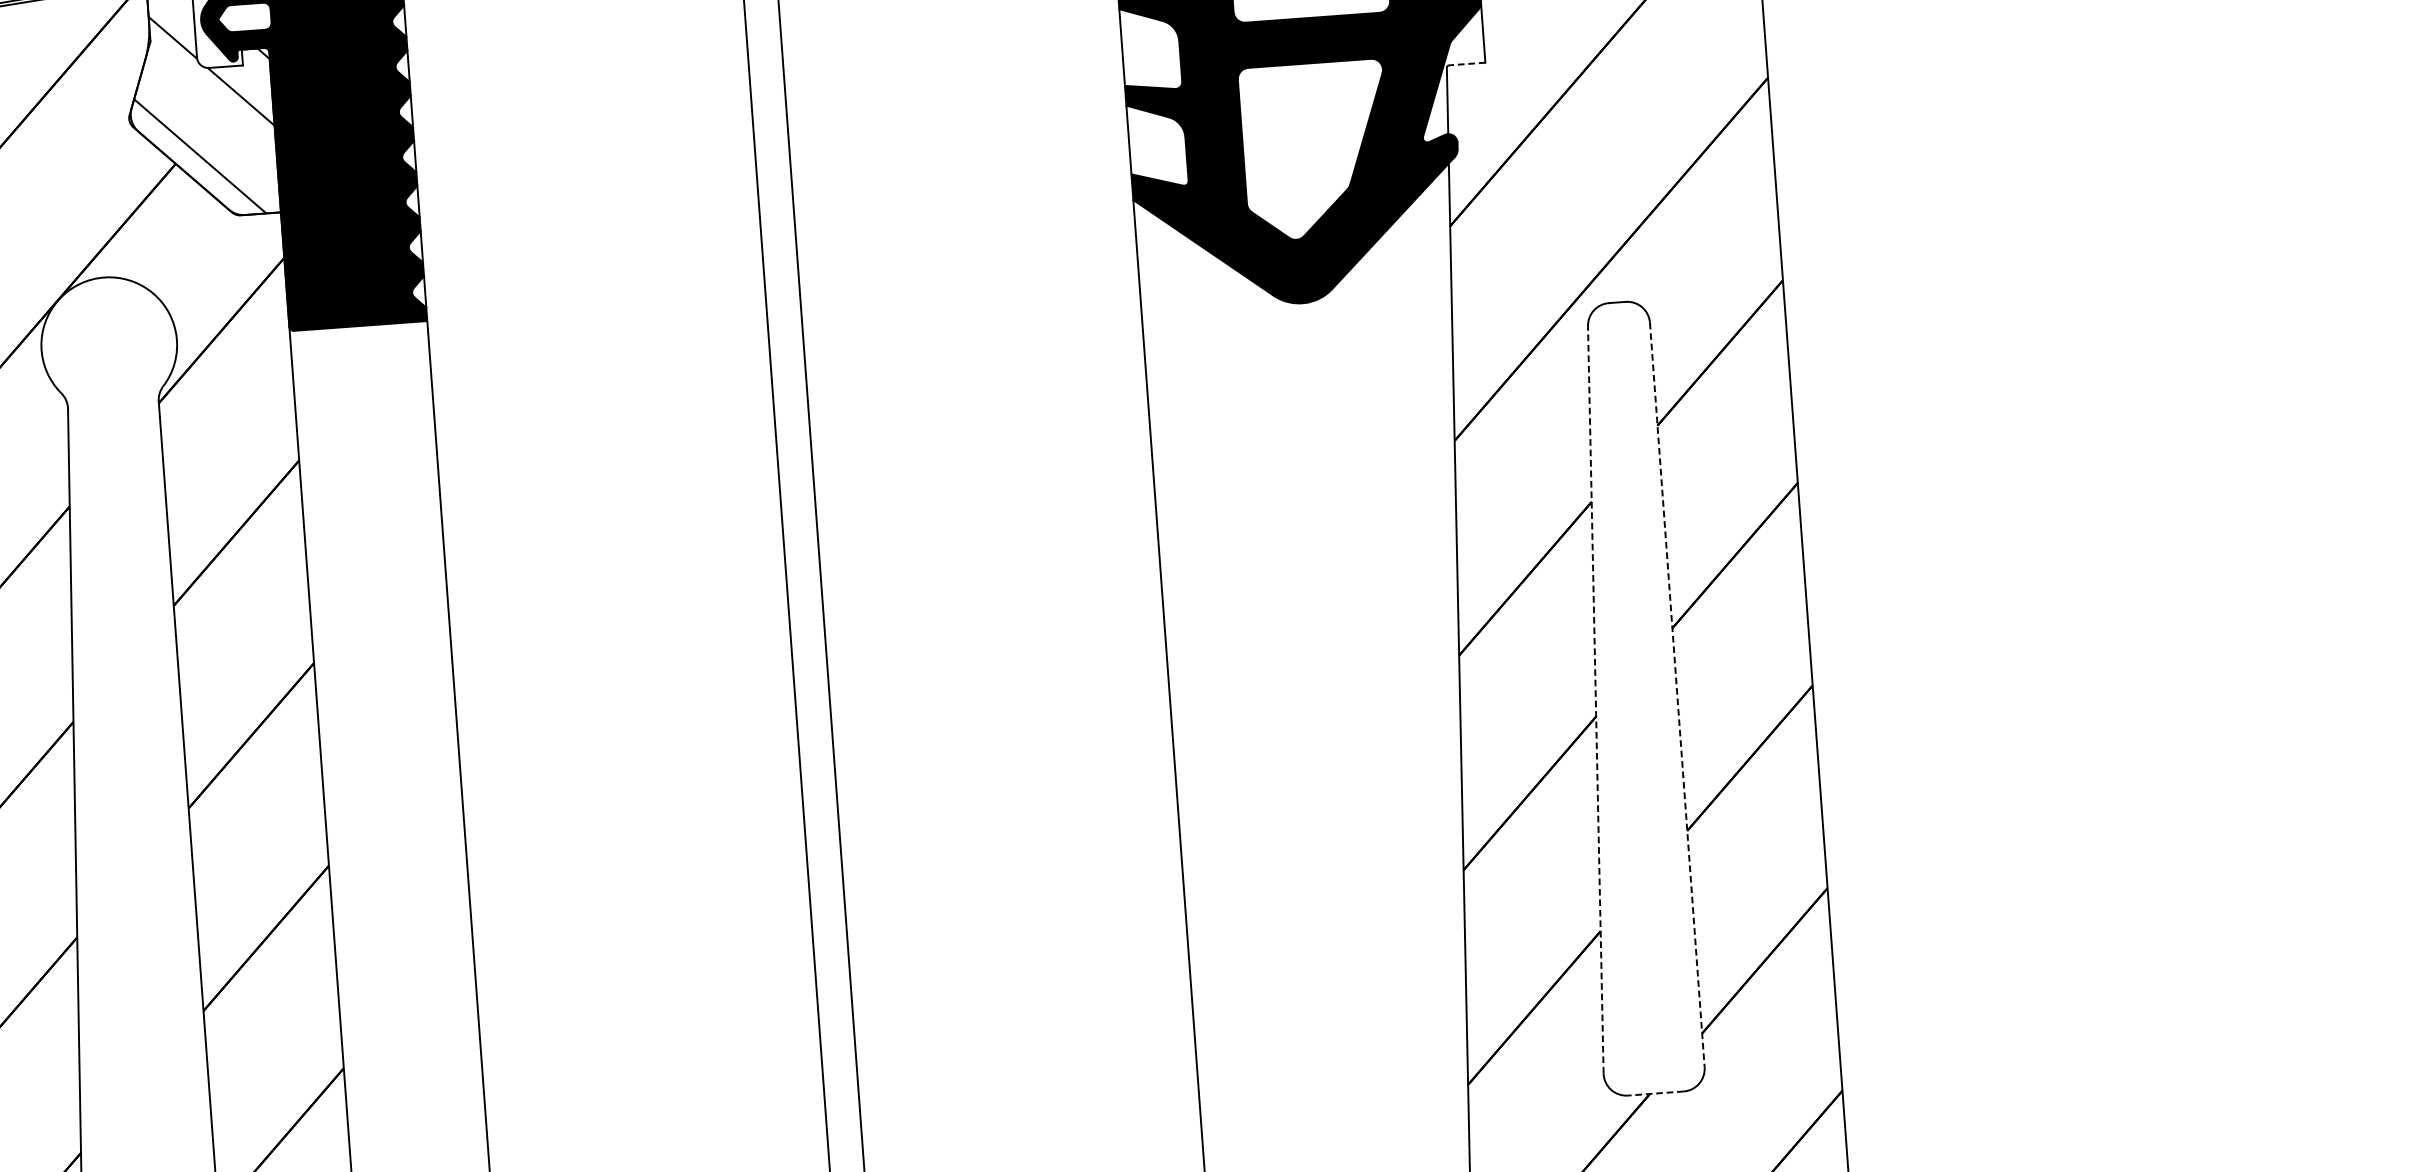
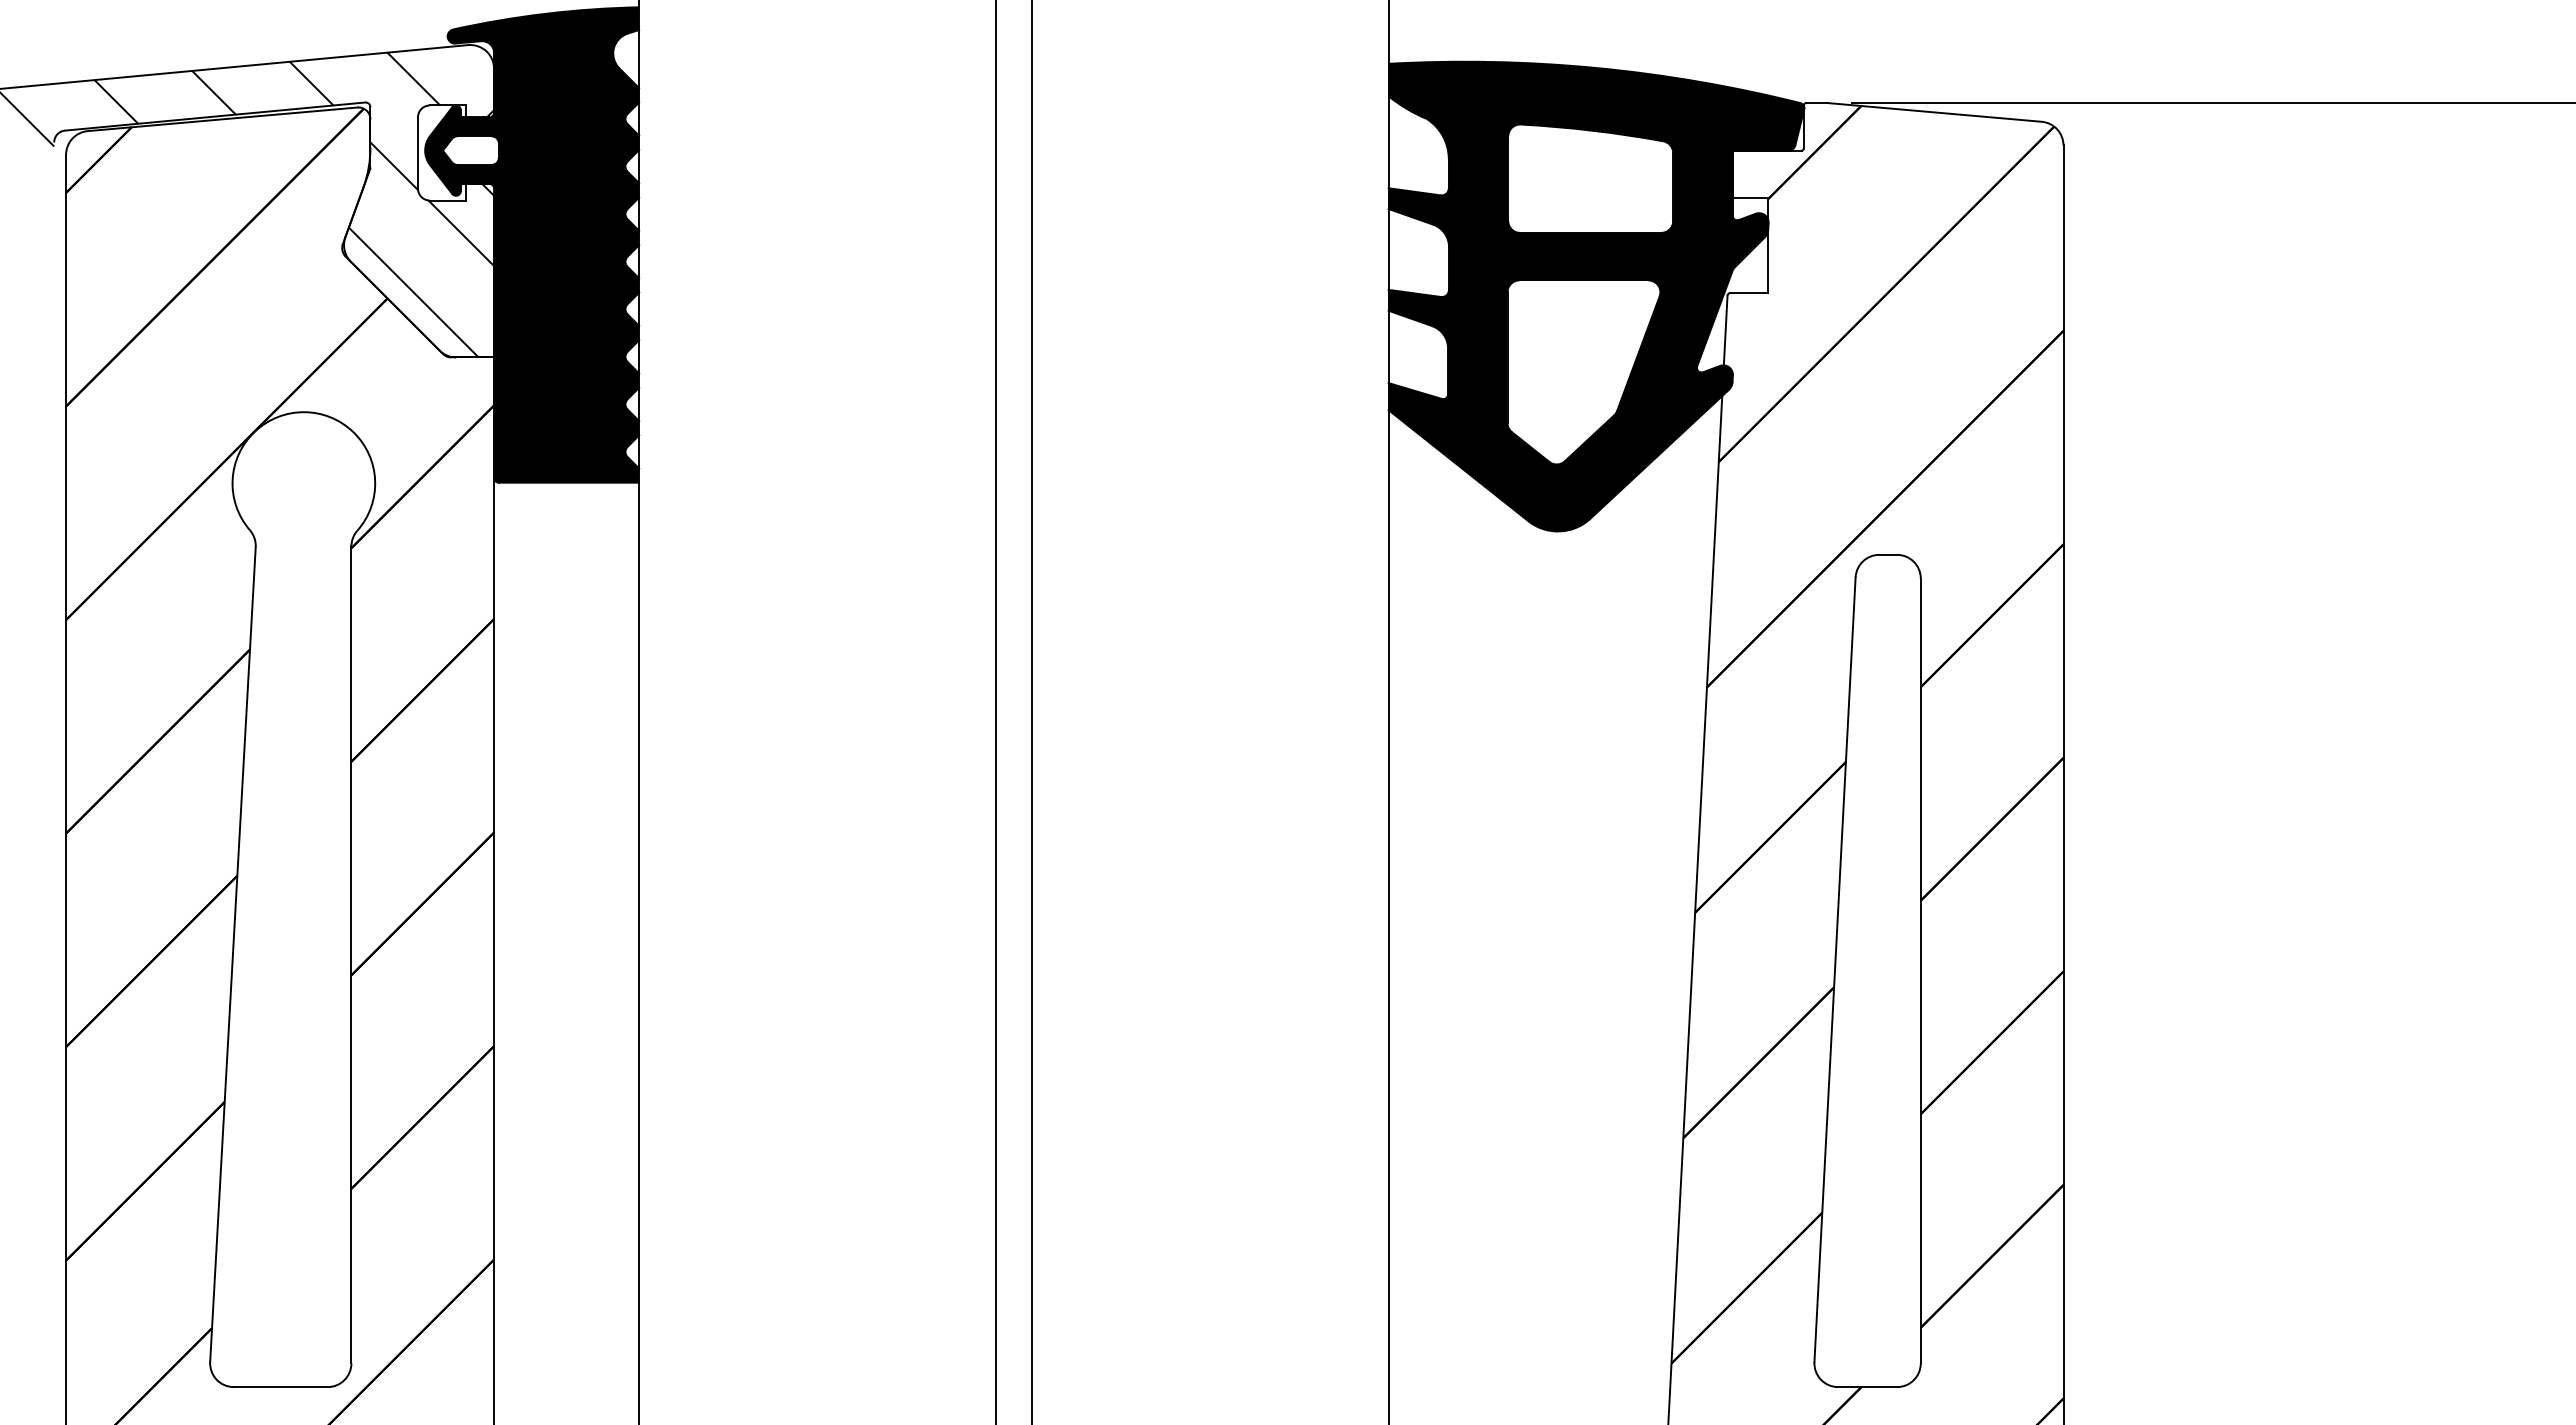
line: (1466, 64) -> (1748, 293), dashed -> solid
line: (1677, 695) -> (1920, 971), dashed -> solid
line: (1596, 699) -> (1835, 969), dashed -> solid
line: (1655, 1093) -> (1867, 1387), dashed -> solid

